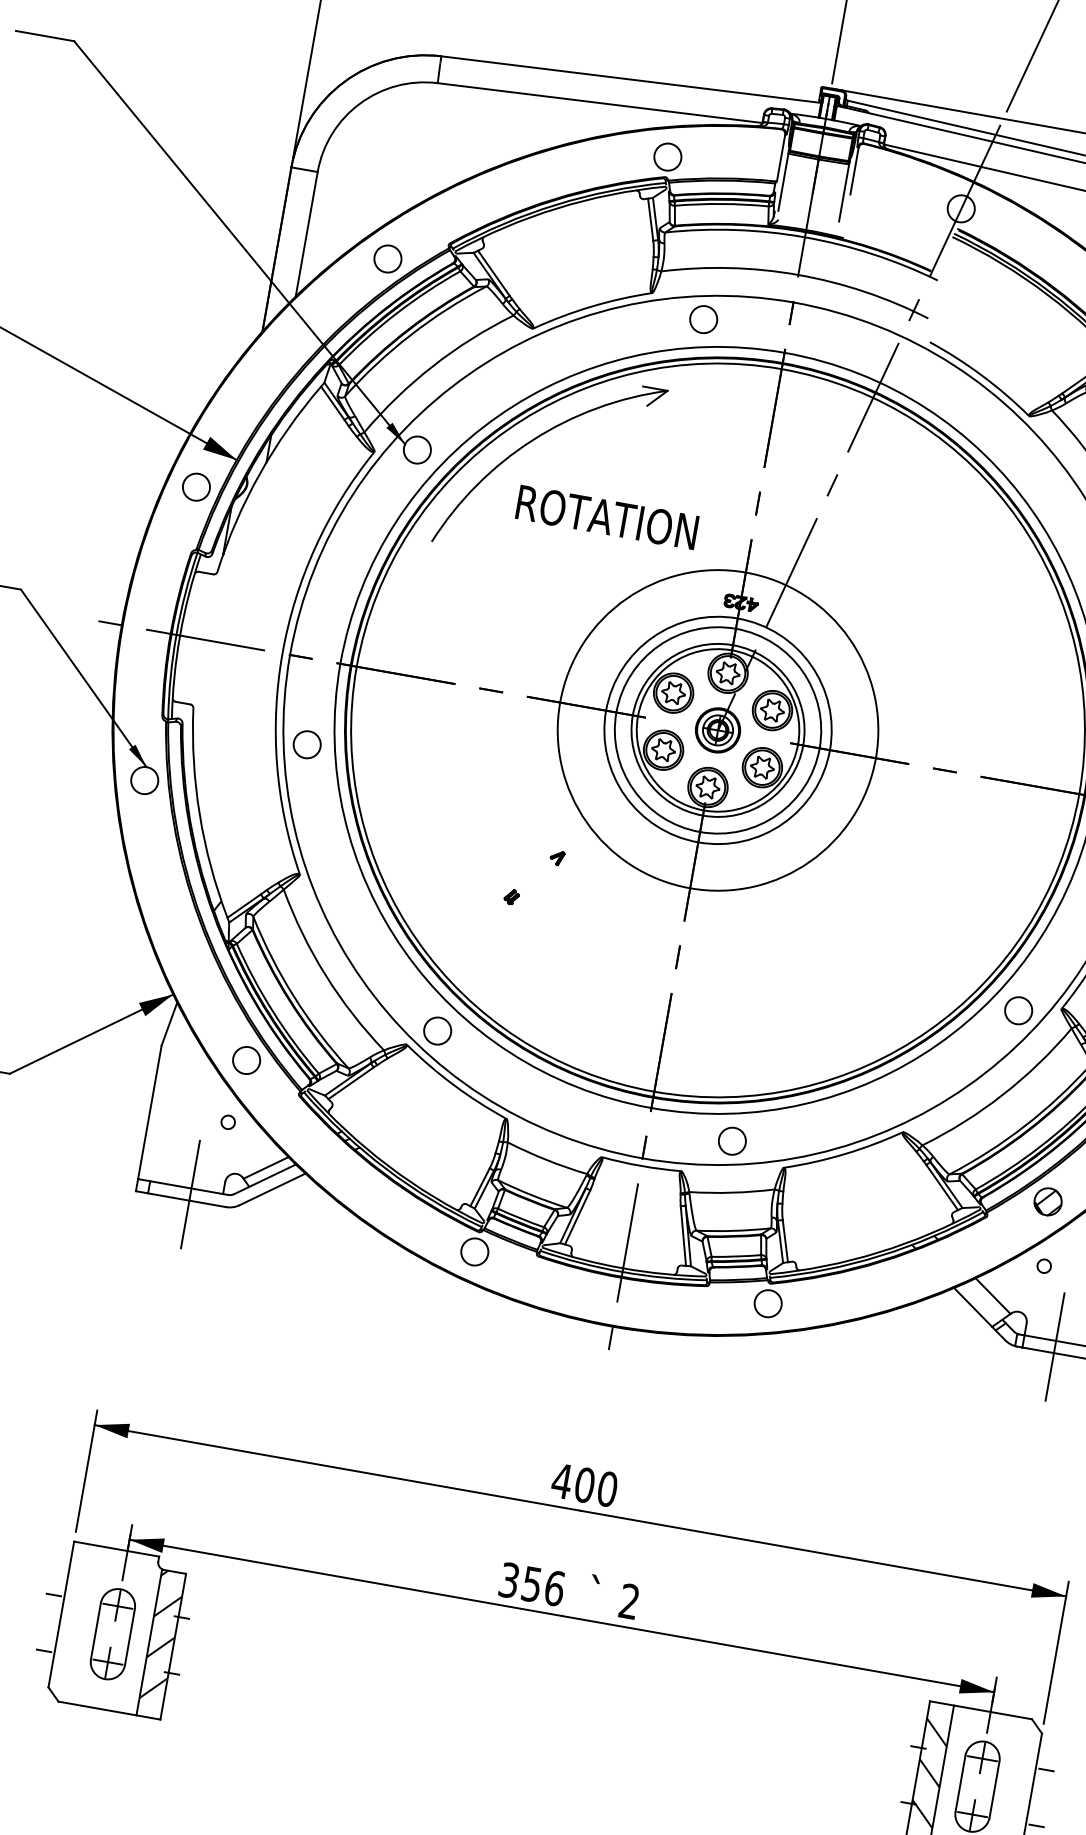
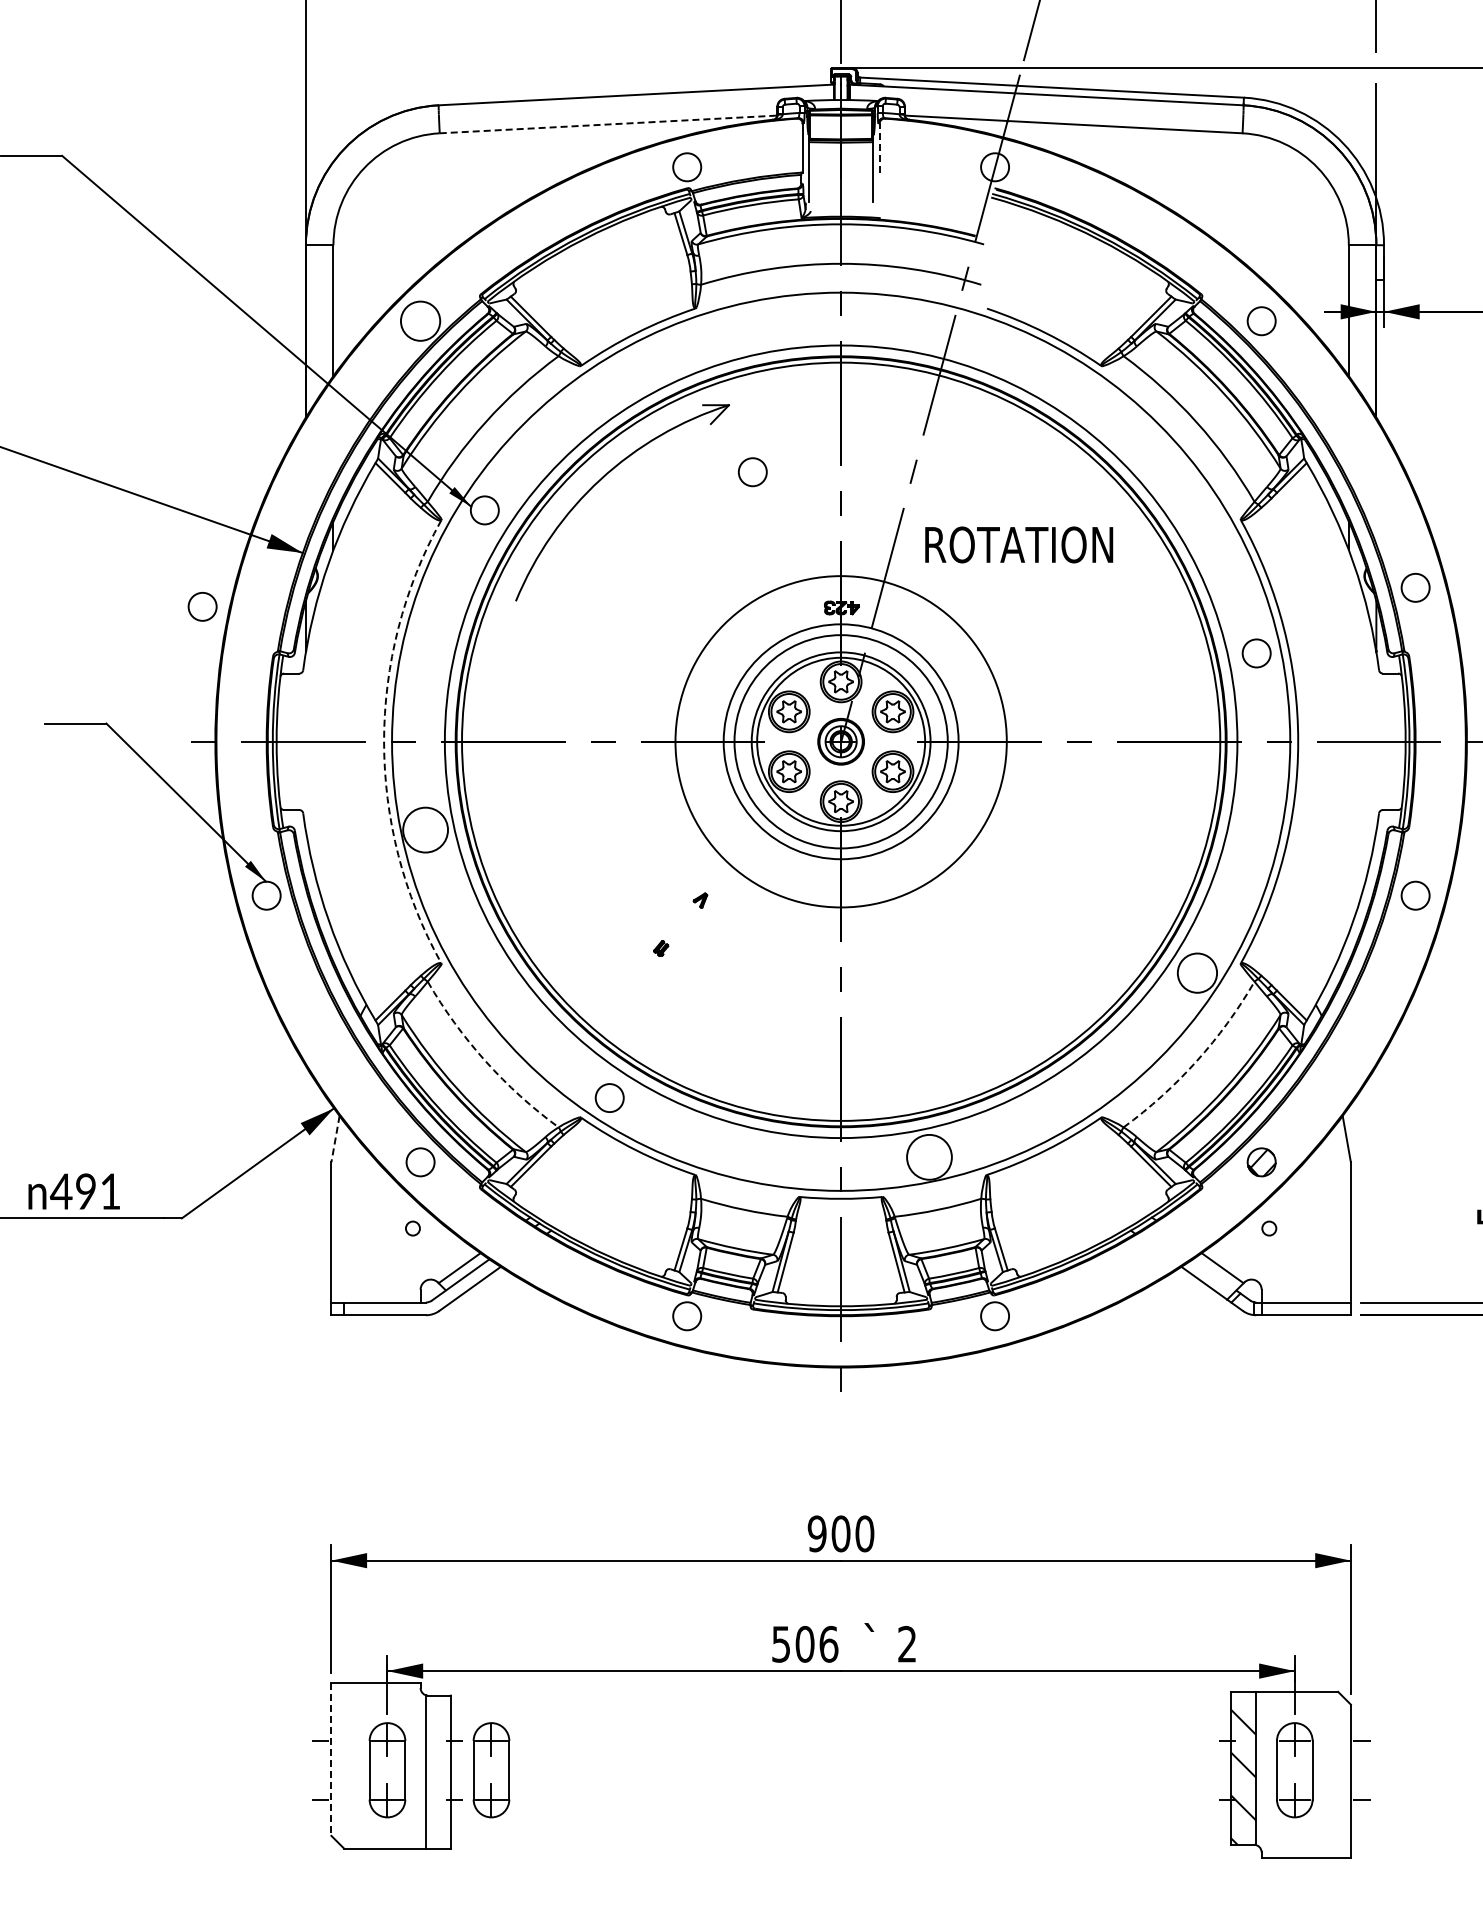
line: (601, 103) -> (609, 124), solid -> dashed
line: (854, 170) -> (879, 147), solid -> dashed
circle: (387, 259) -> (420, 321), size x1.4
circle: (703, 319) -> (752, 472), moved
circle: (196, 486) -> (202, 606), moved
text: (607, 517) -> (1019, 544), moved
arc: (282, 653) -> (384, 741), solid -> dashed
circle: (307, 745) -> (425, 830), size x1.6
arc: (325, 975) -> (485, 1061), solid -> dashed
circle: (1018, 1011) -> (1197, 973), size x1.4
line: (169, 1024) -> (335, 1139), solid -> dashed
arc: (1002, 1094) -> (1196, 1061), solid -> dashed
circle: (732, 1141) -> (929, 1157), size x1.6
line: (190, 1194) -> (387, 1308), removed
line: (1054, 1346) -> (1294, 1308), removed
text: (562, 1480) -> (817, 1533), 400 -> 900
text: (521, 1581) -> (793, 1643), 356 -> 506
line: (61, 1614) -> (331, 1759), solid -> dashed
hatch: (161, 1643) -> (438, 1771), removed
part: (212, 1651) -> (491, 1770), added

